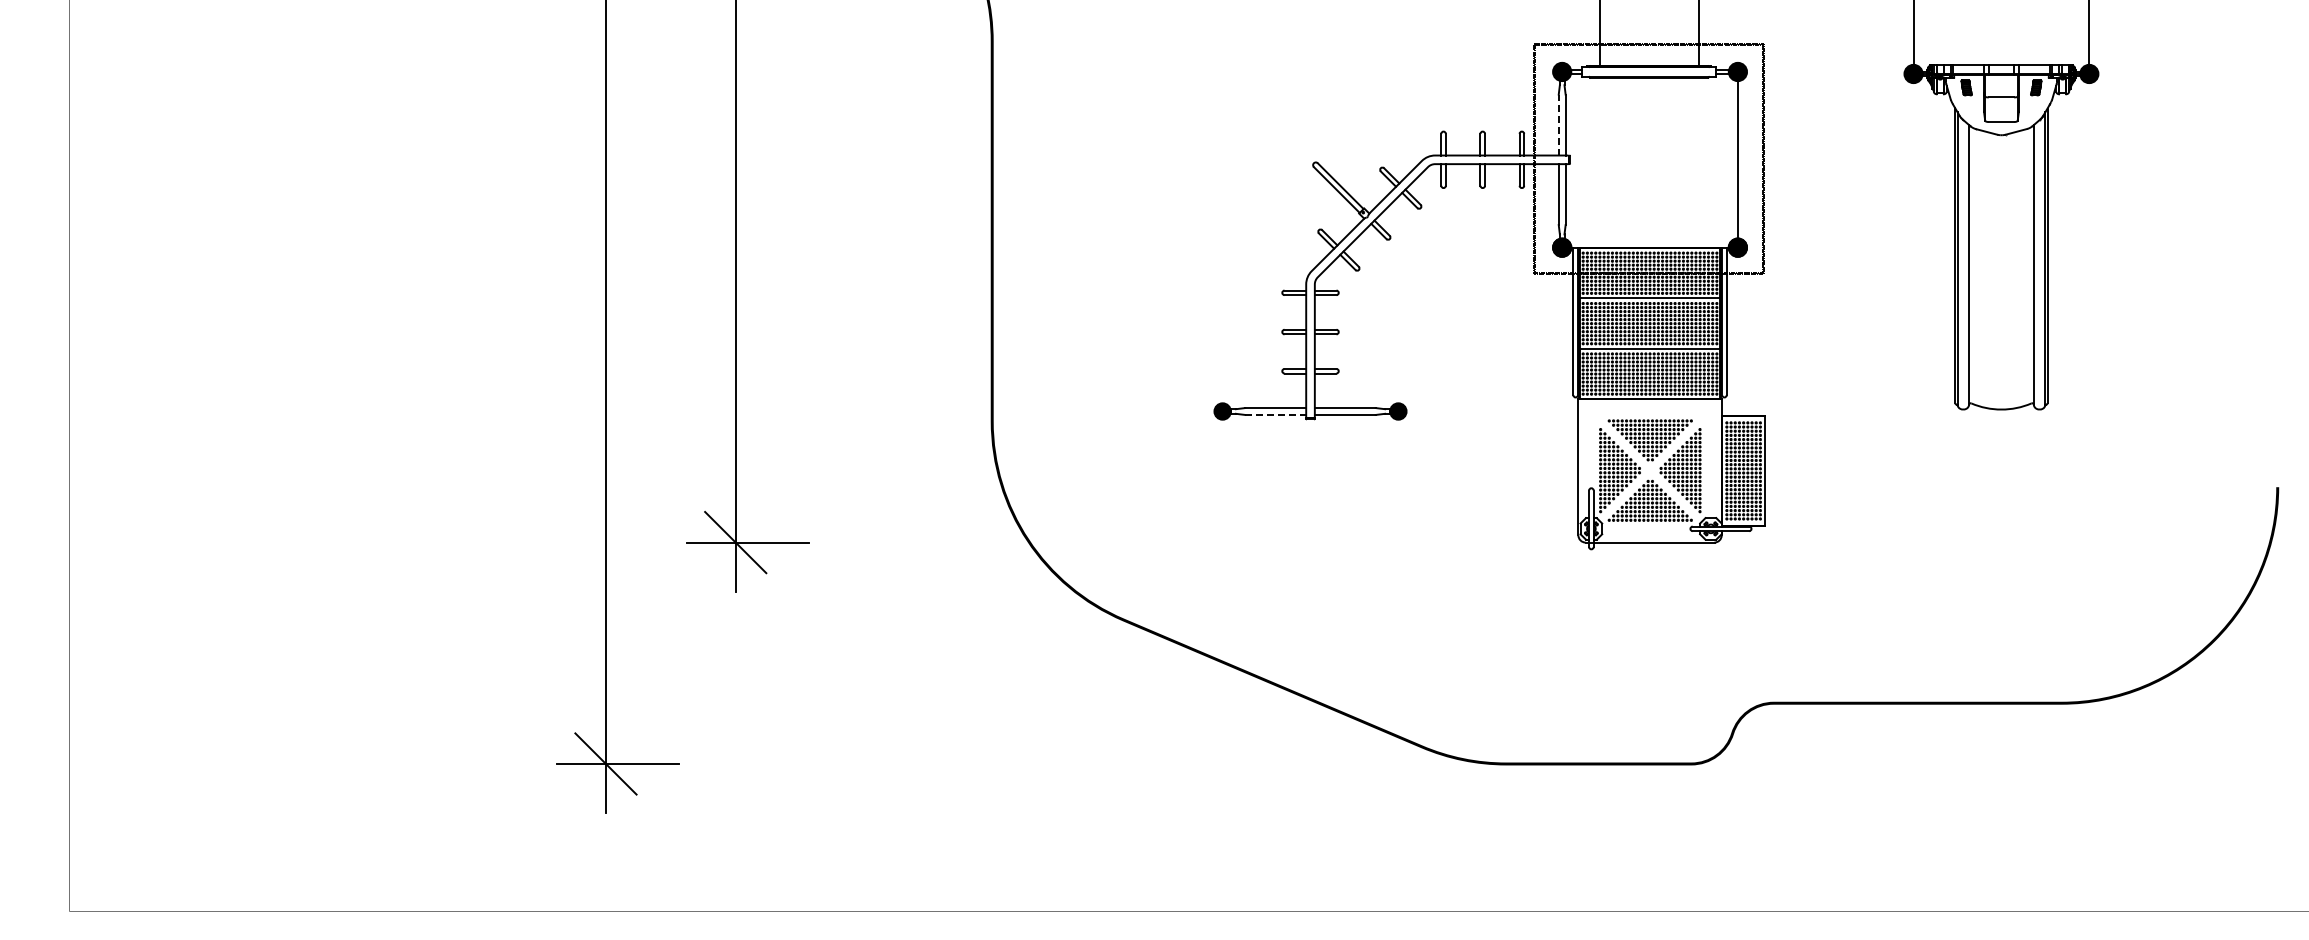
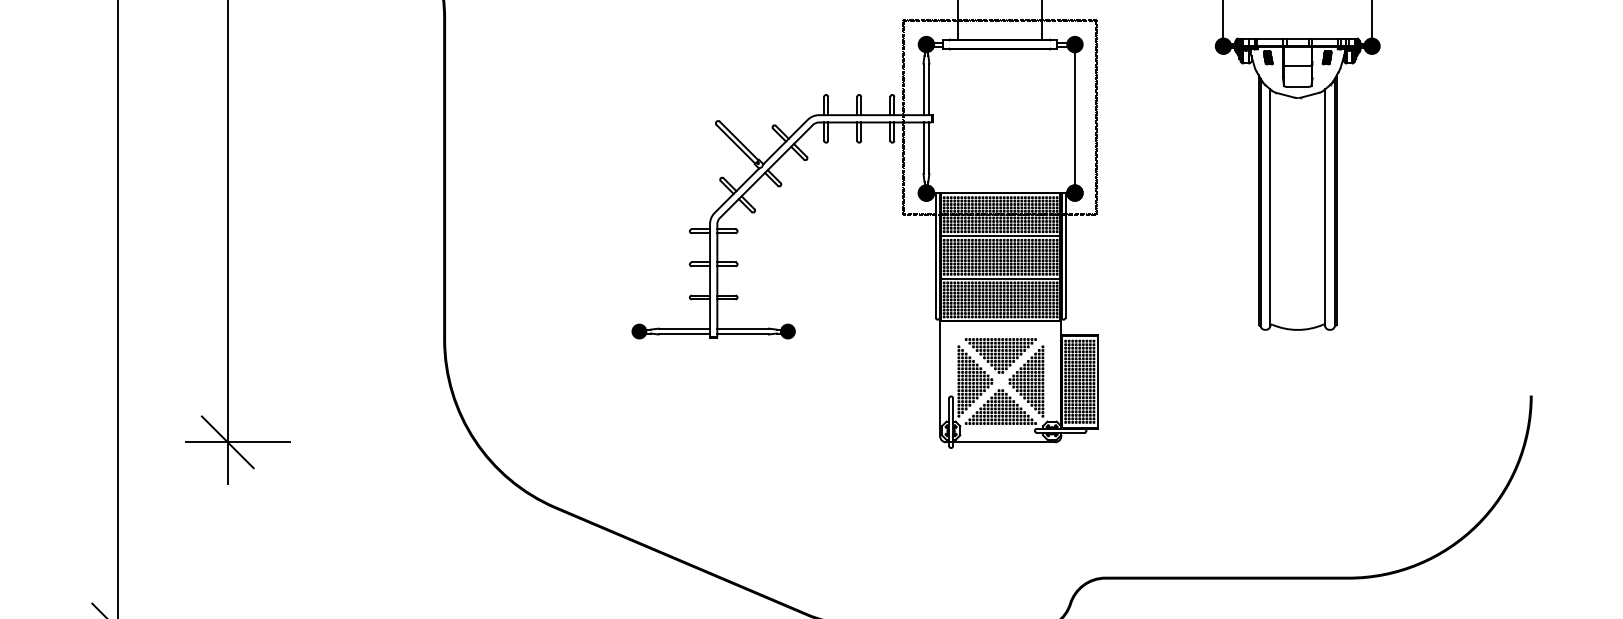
line: (1558, 124) -> (923, 88), dashed -> solid
line: (1276, 414) -> (684, 334), dashed -> solid

